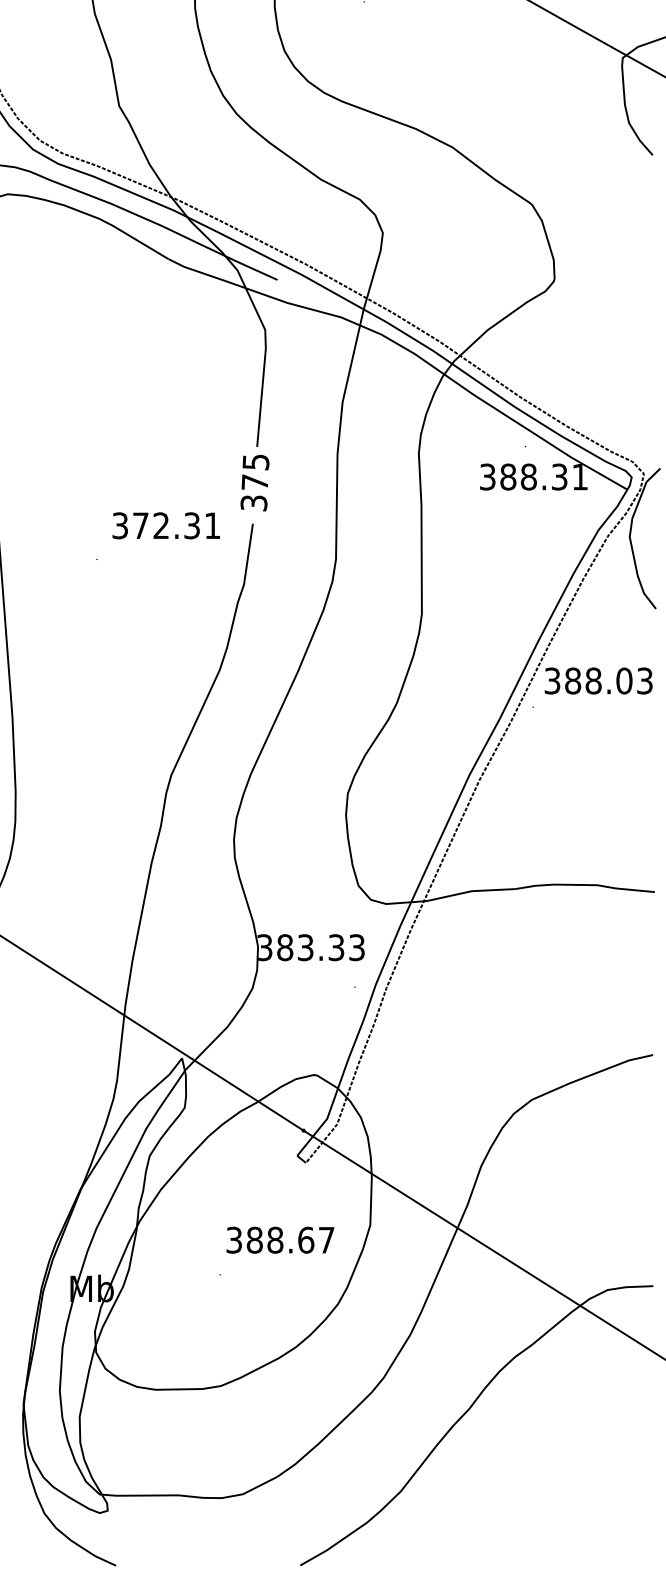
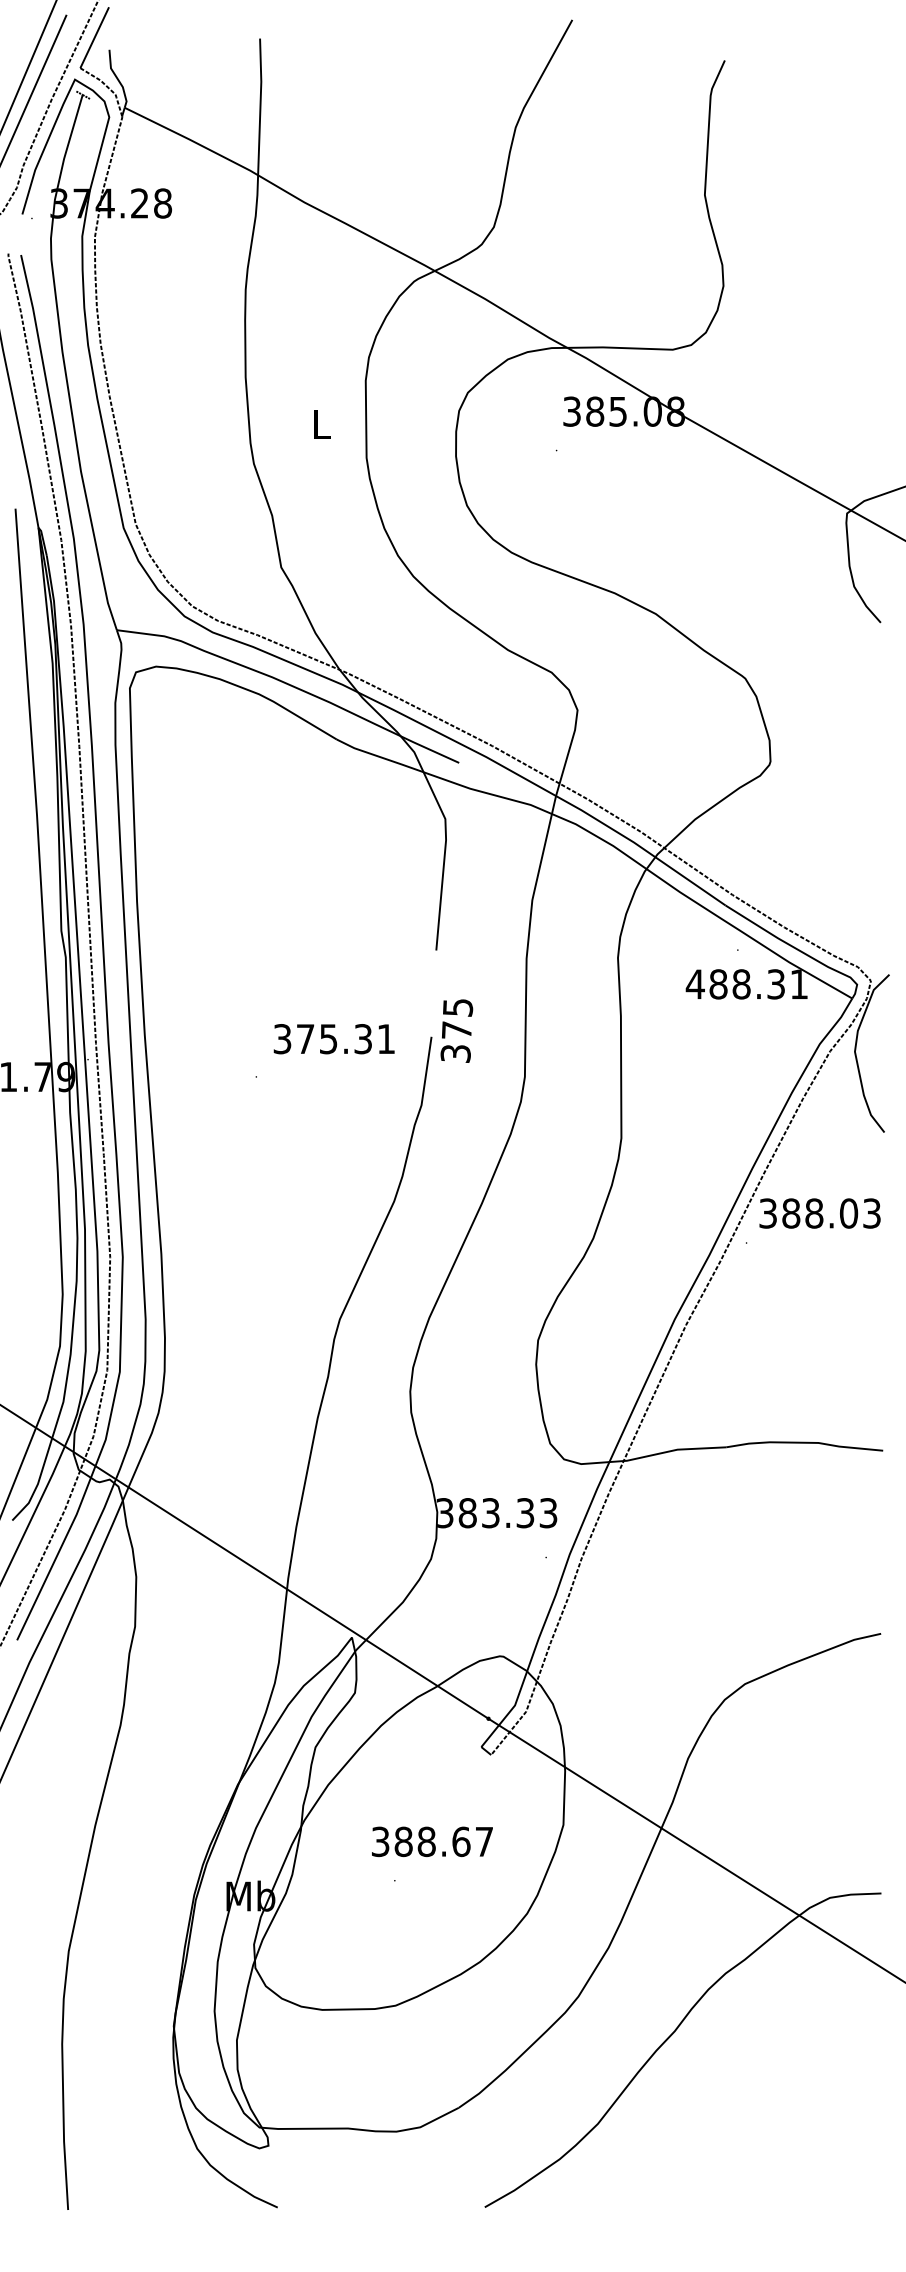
text: (486, 477) -> (694, 984), 388.31 -> 488.31
text: (254, 482) -> (456, 1030), moved
text: (161, 526) -> (328, 1039), 372.31 -> 375.31
text: (280, 1239) -> (432, 1841), moved

